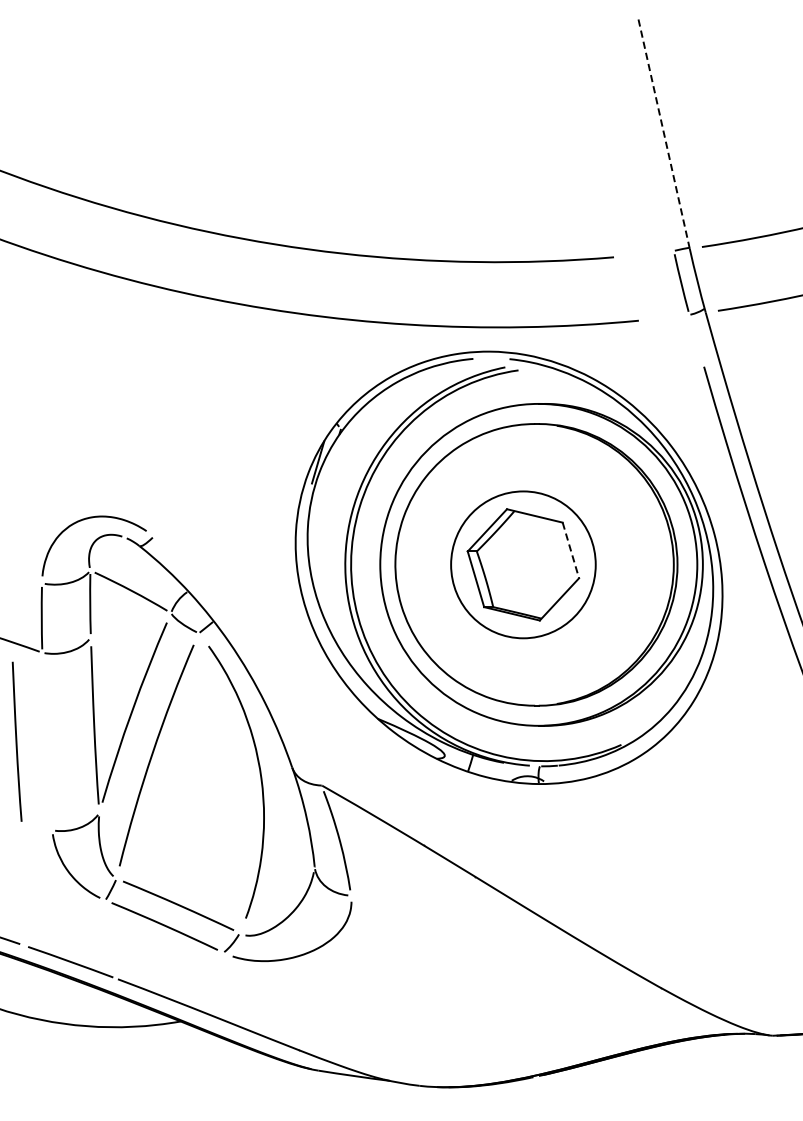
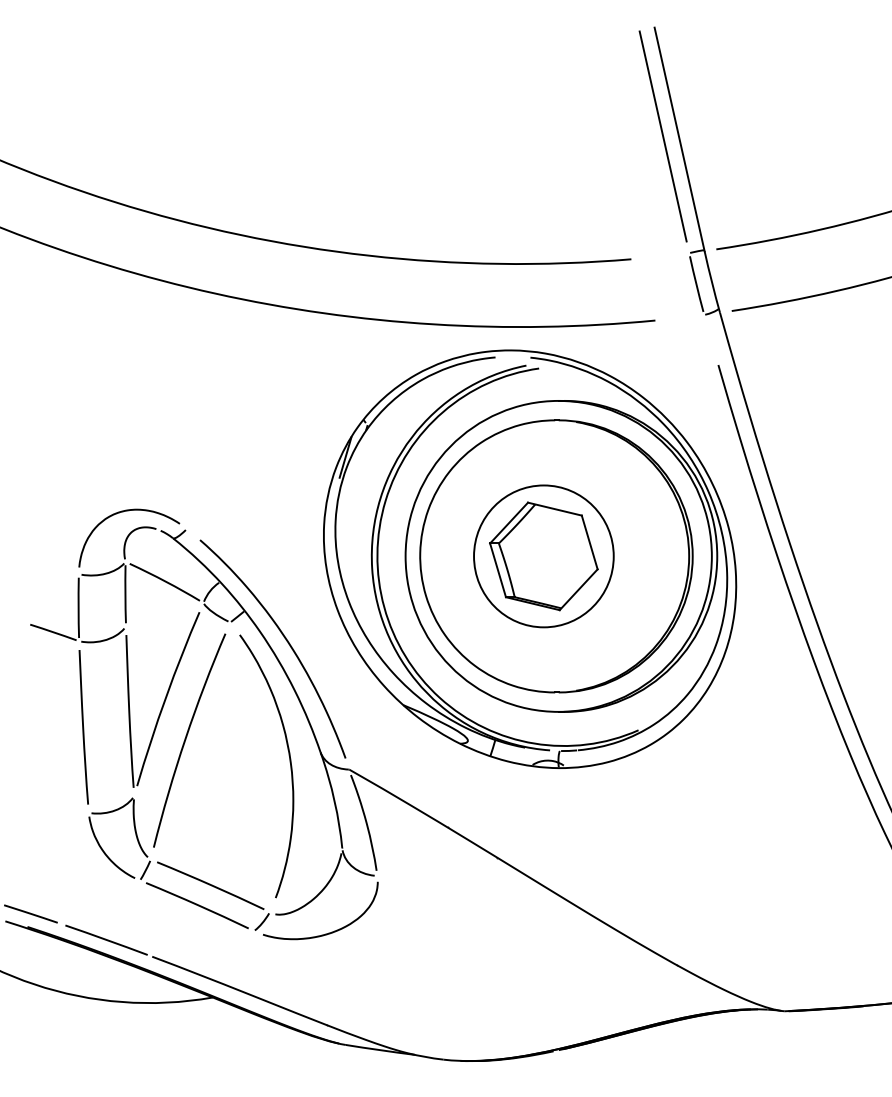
line: (646, 130) -> (662, 136), added
line: (663, 132) -> (679, 138), dashed -> solid
line: (570, 550) -> (589, 542), dashed -> solid
part: (253, 648) -> (283, 637), added
line: (16, 741) -> (83, 727), moved

